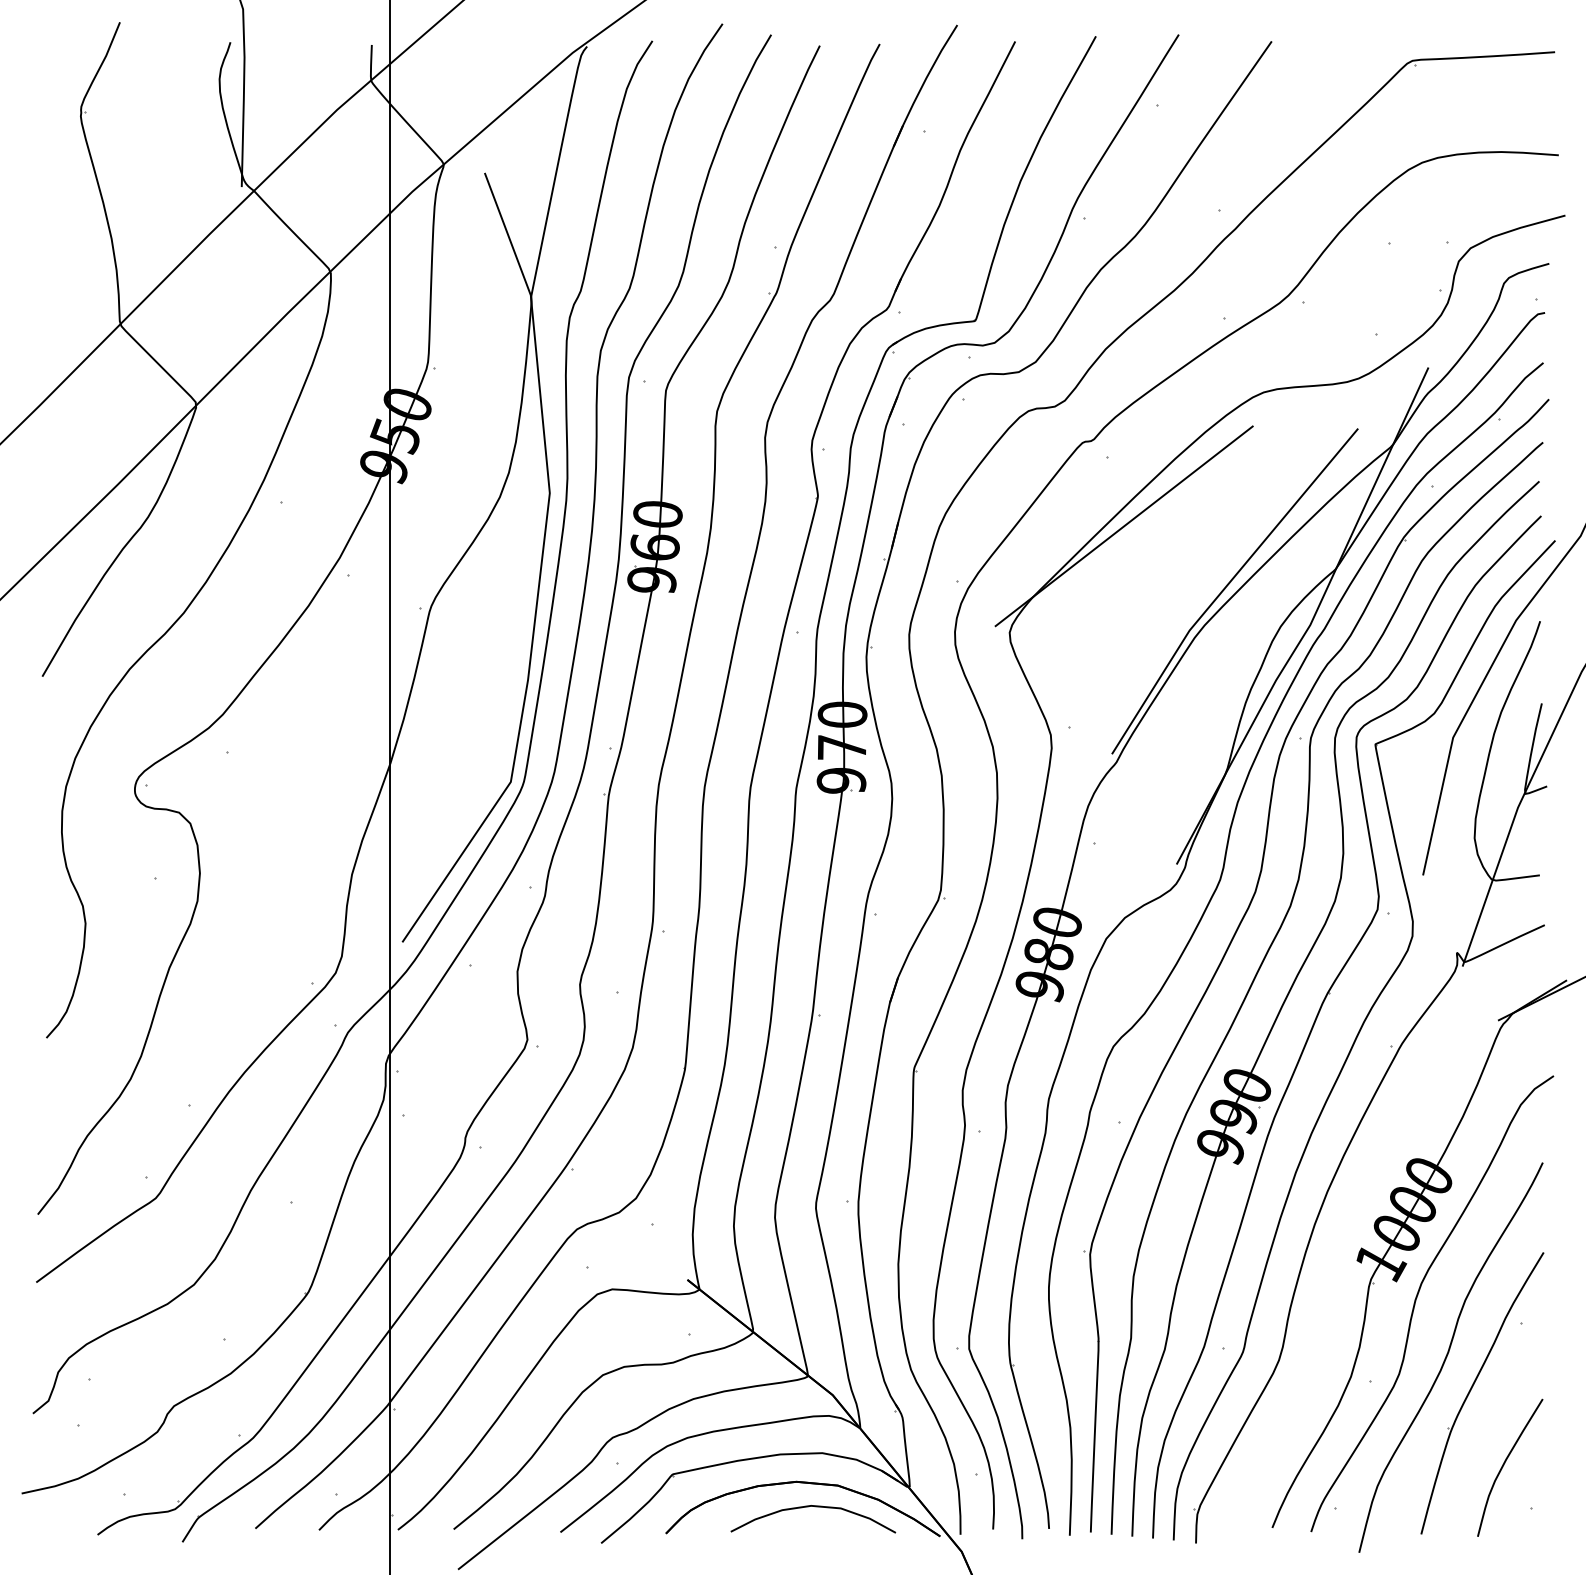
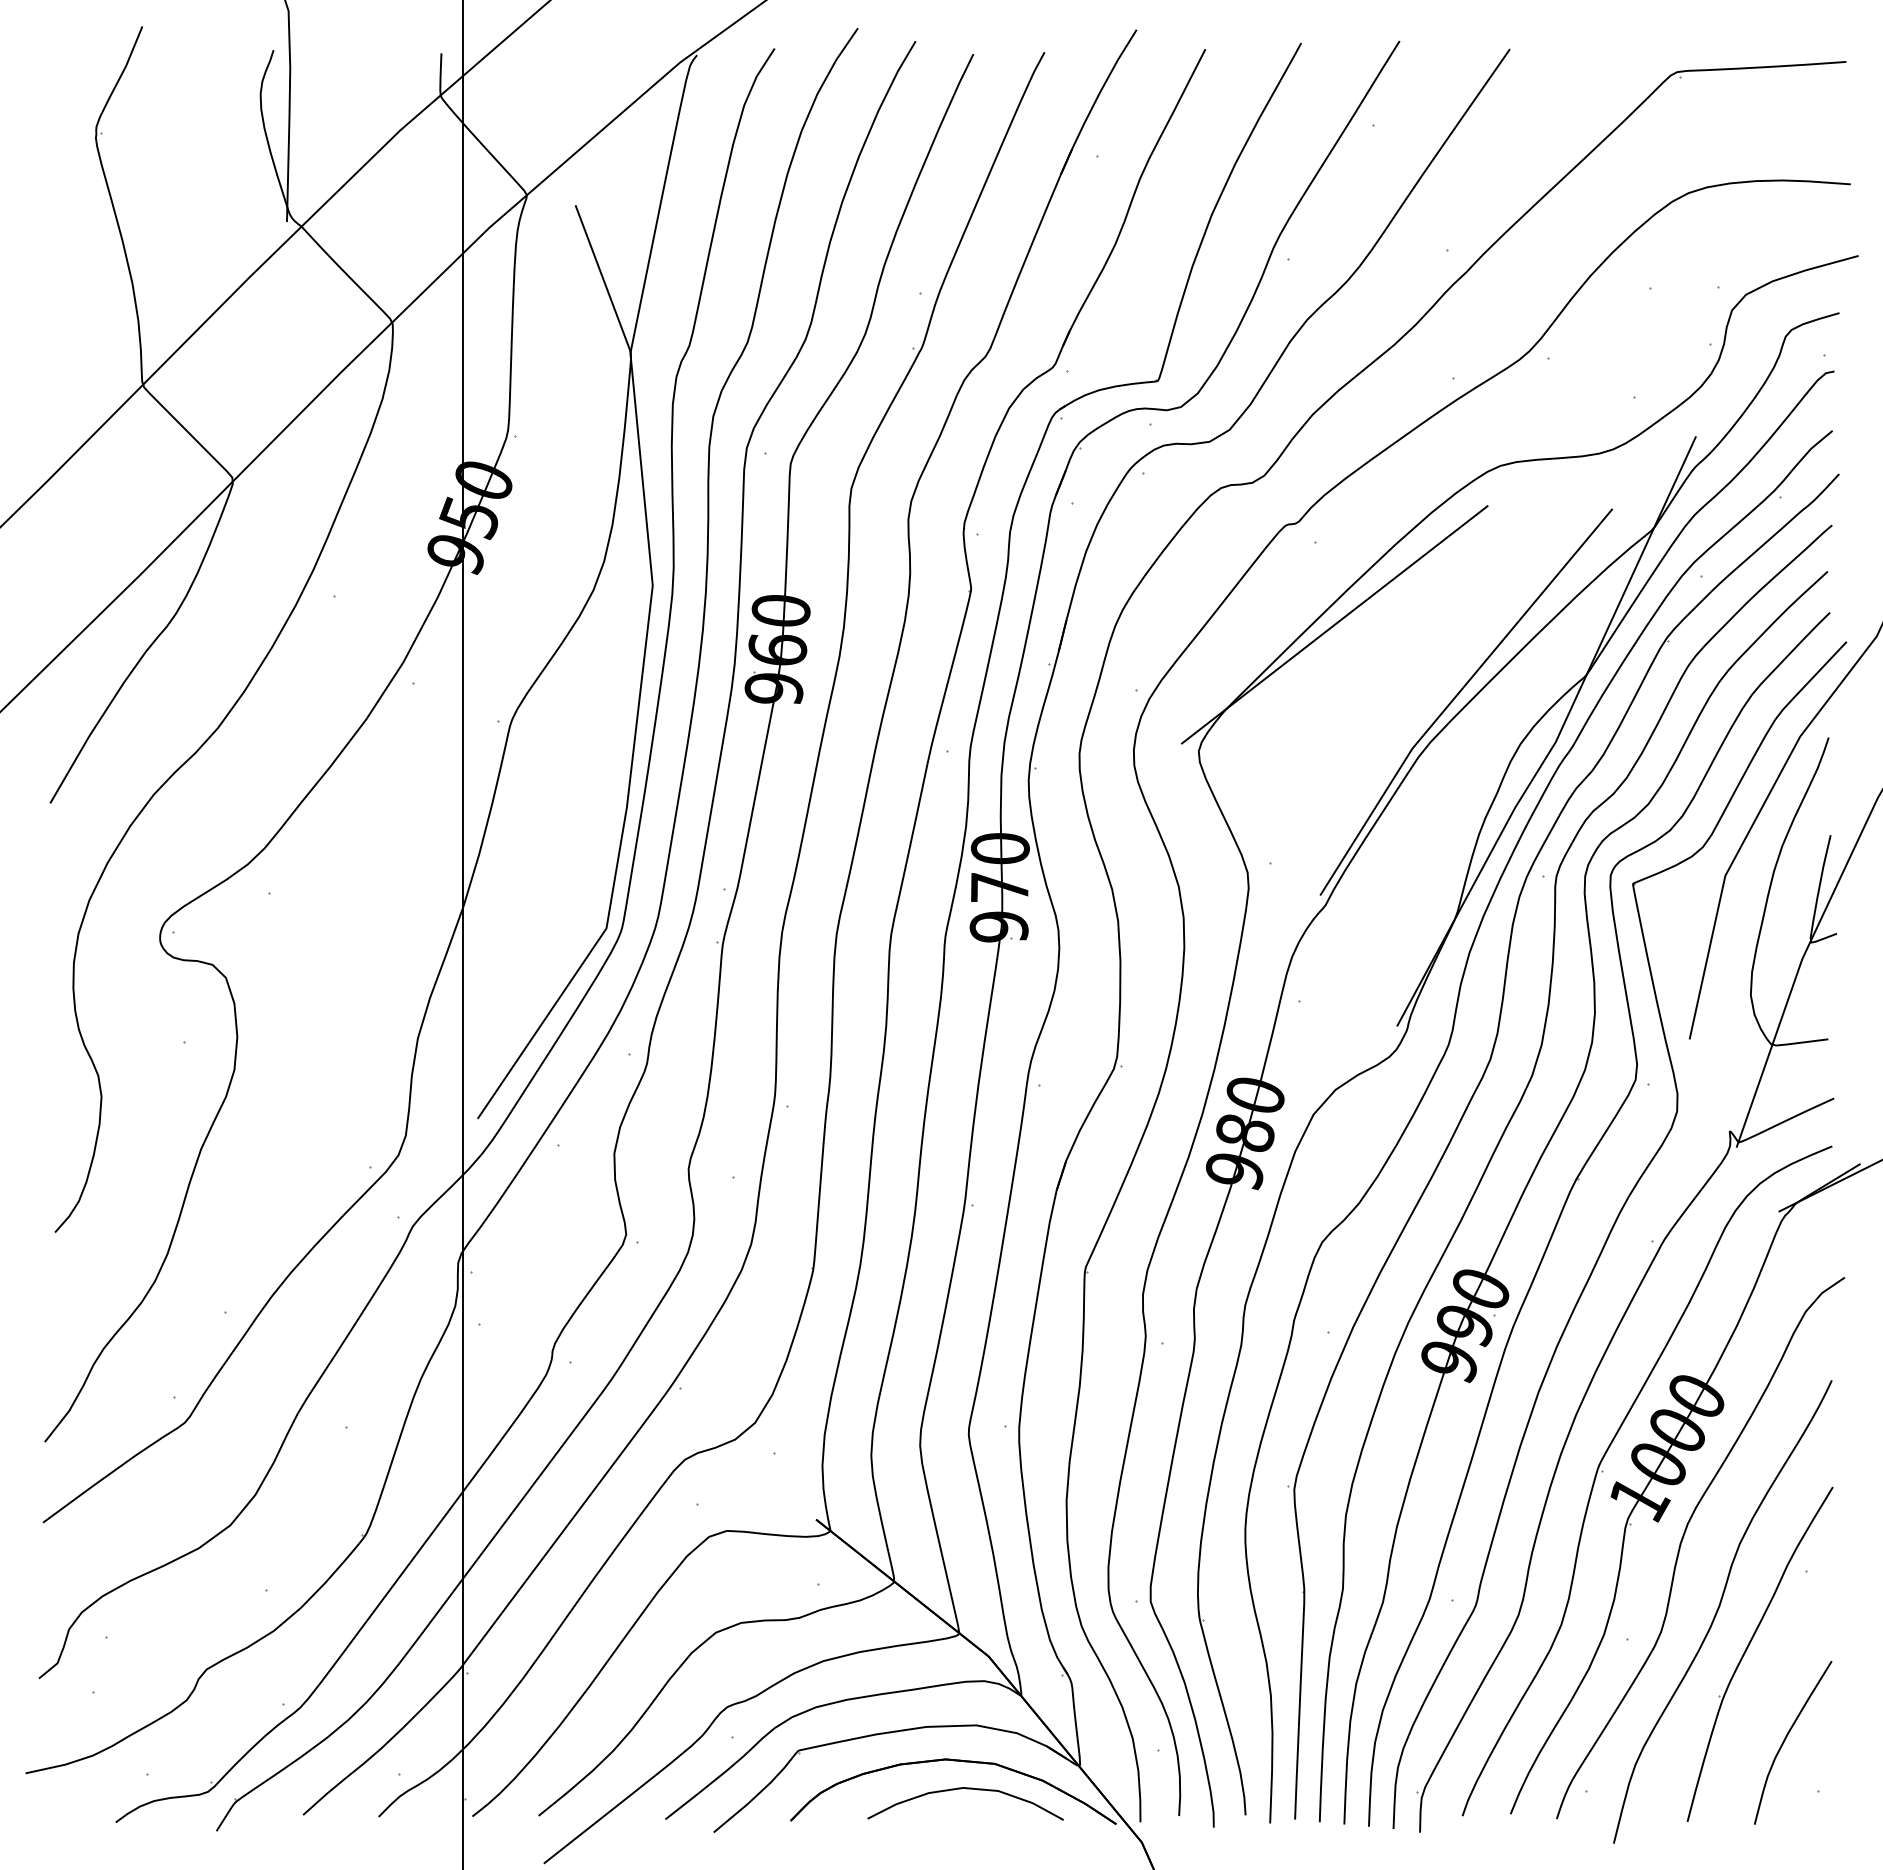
part: (1350, 1239) -> (1603, 1471), added

